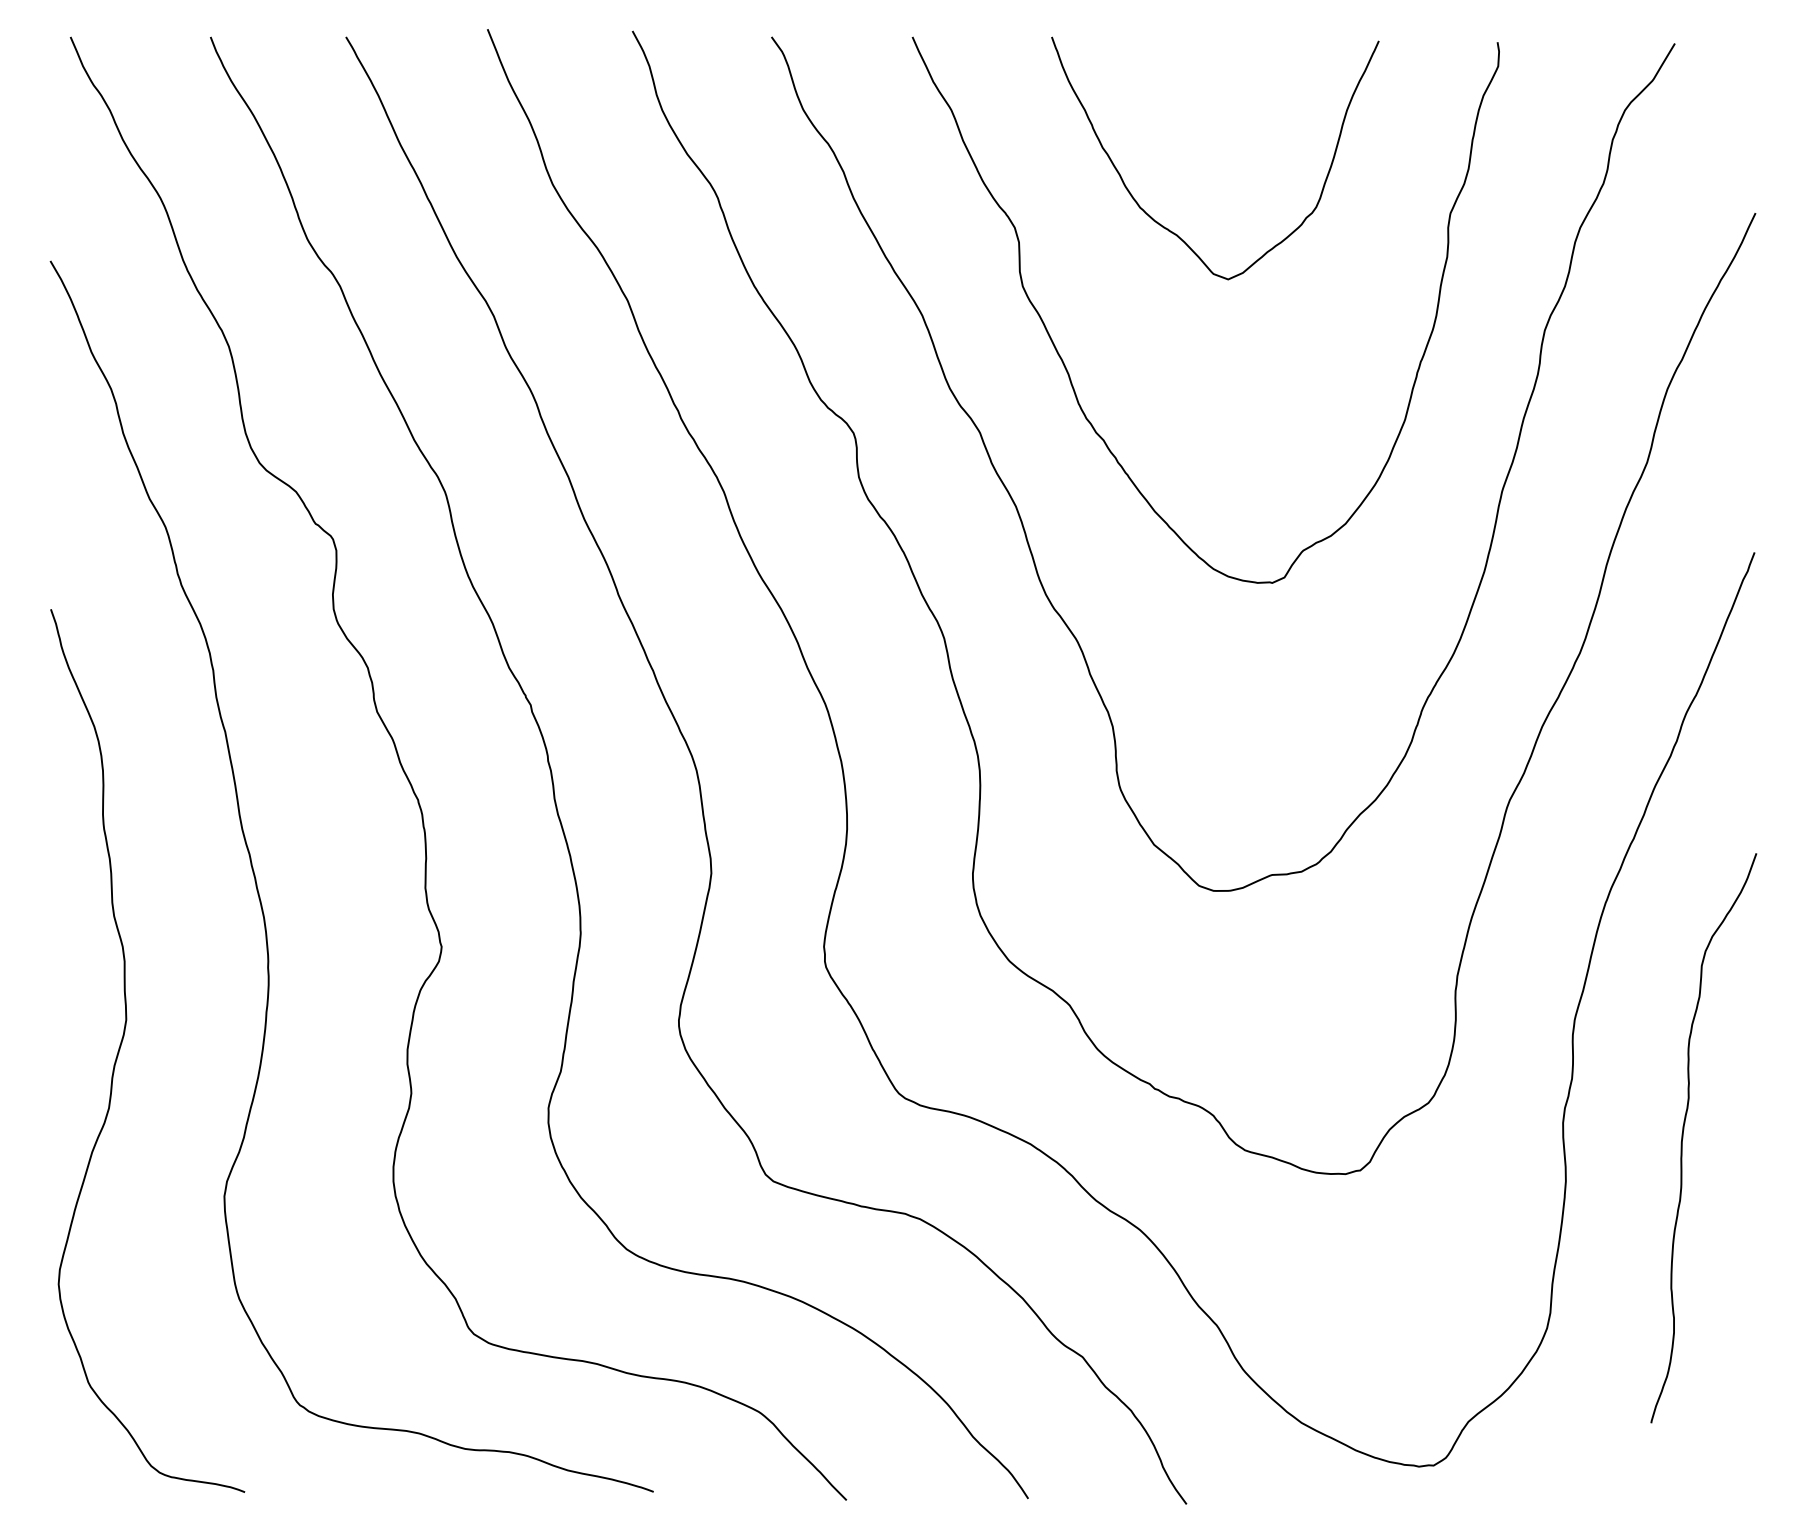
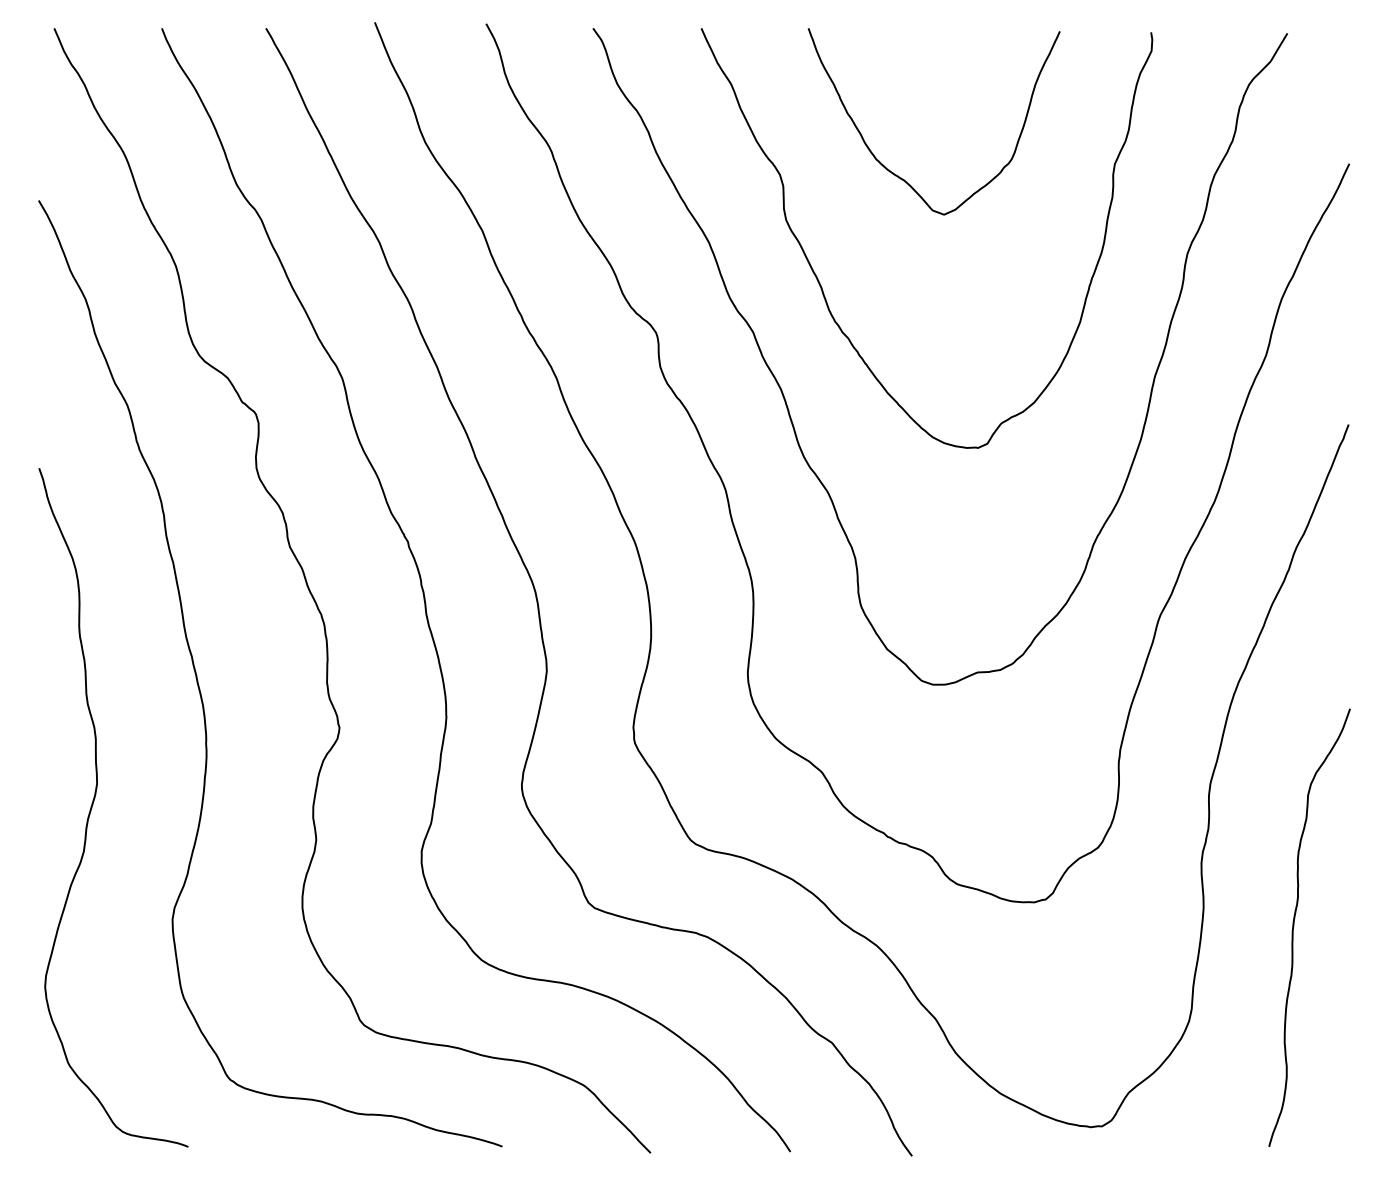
curve: (1684, 1136) -> (1294, 926), moved

